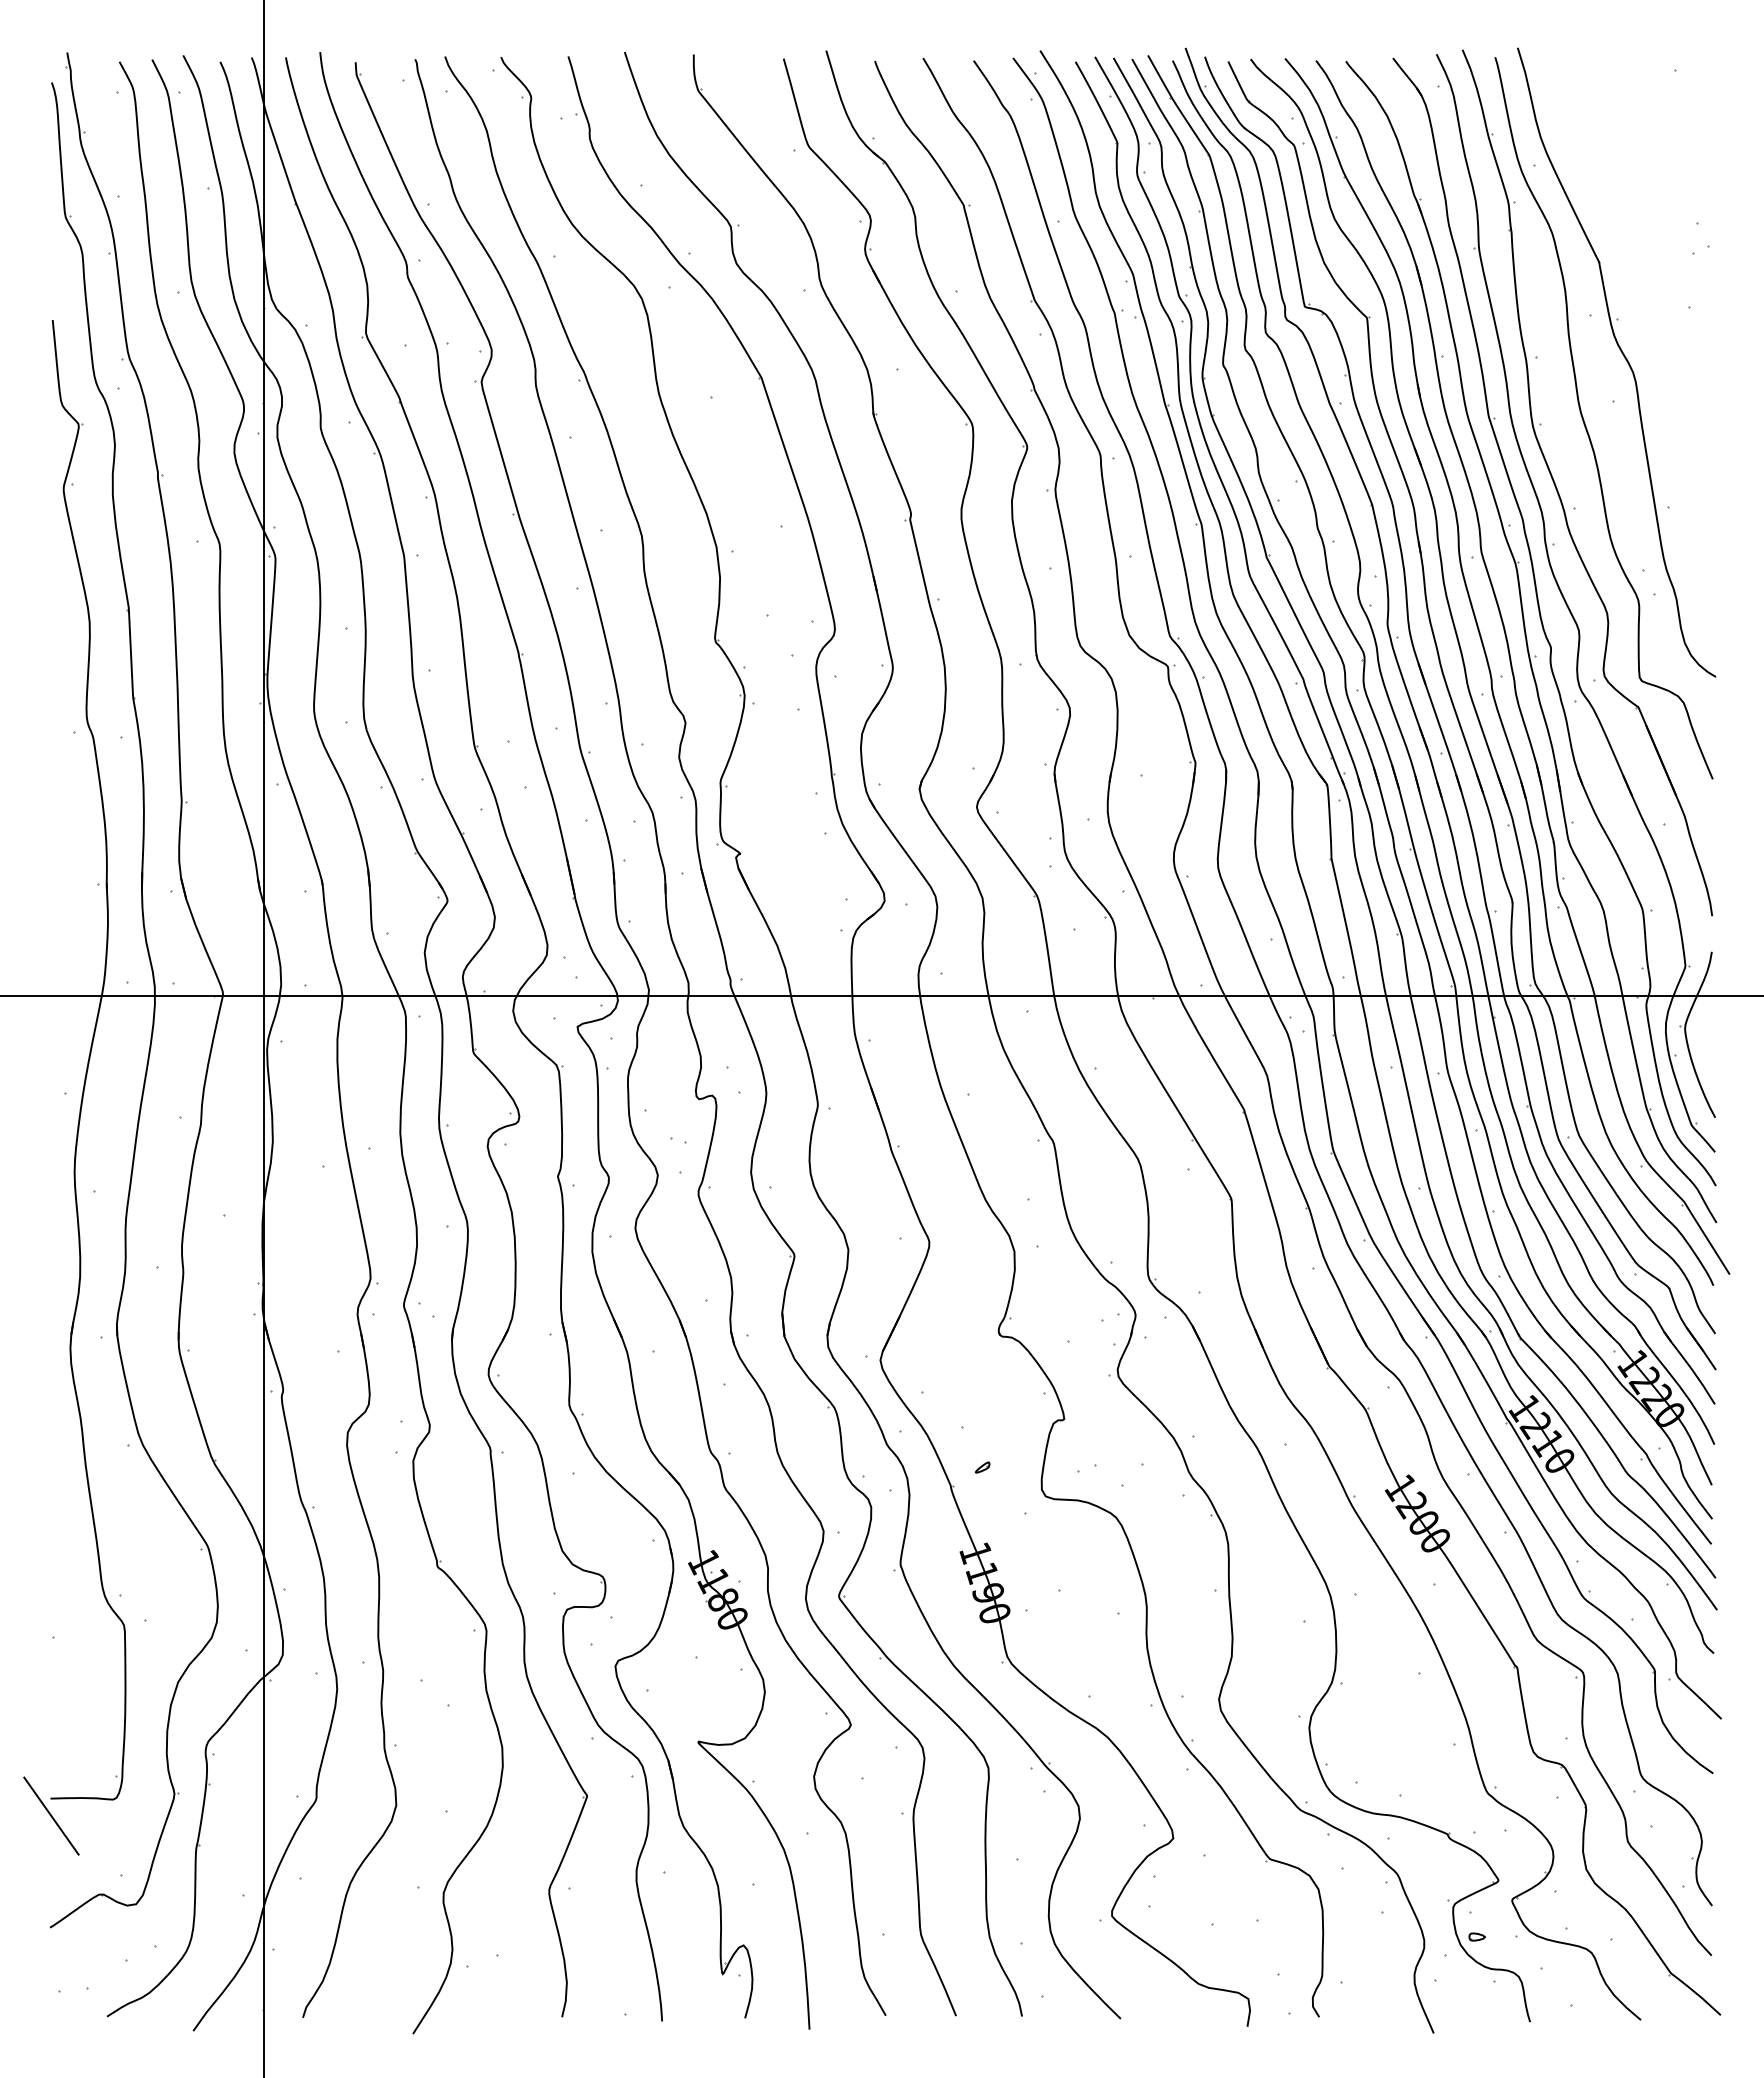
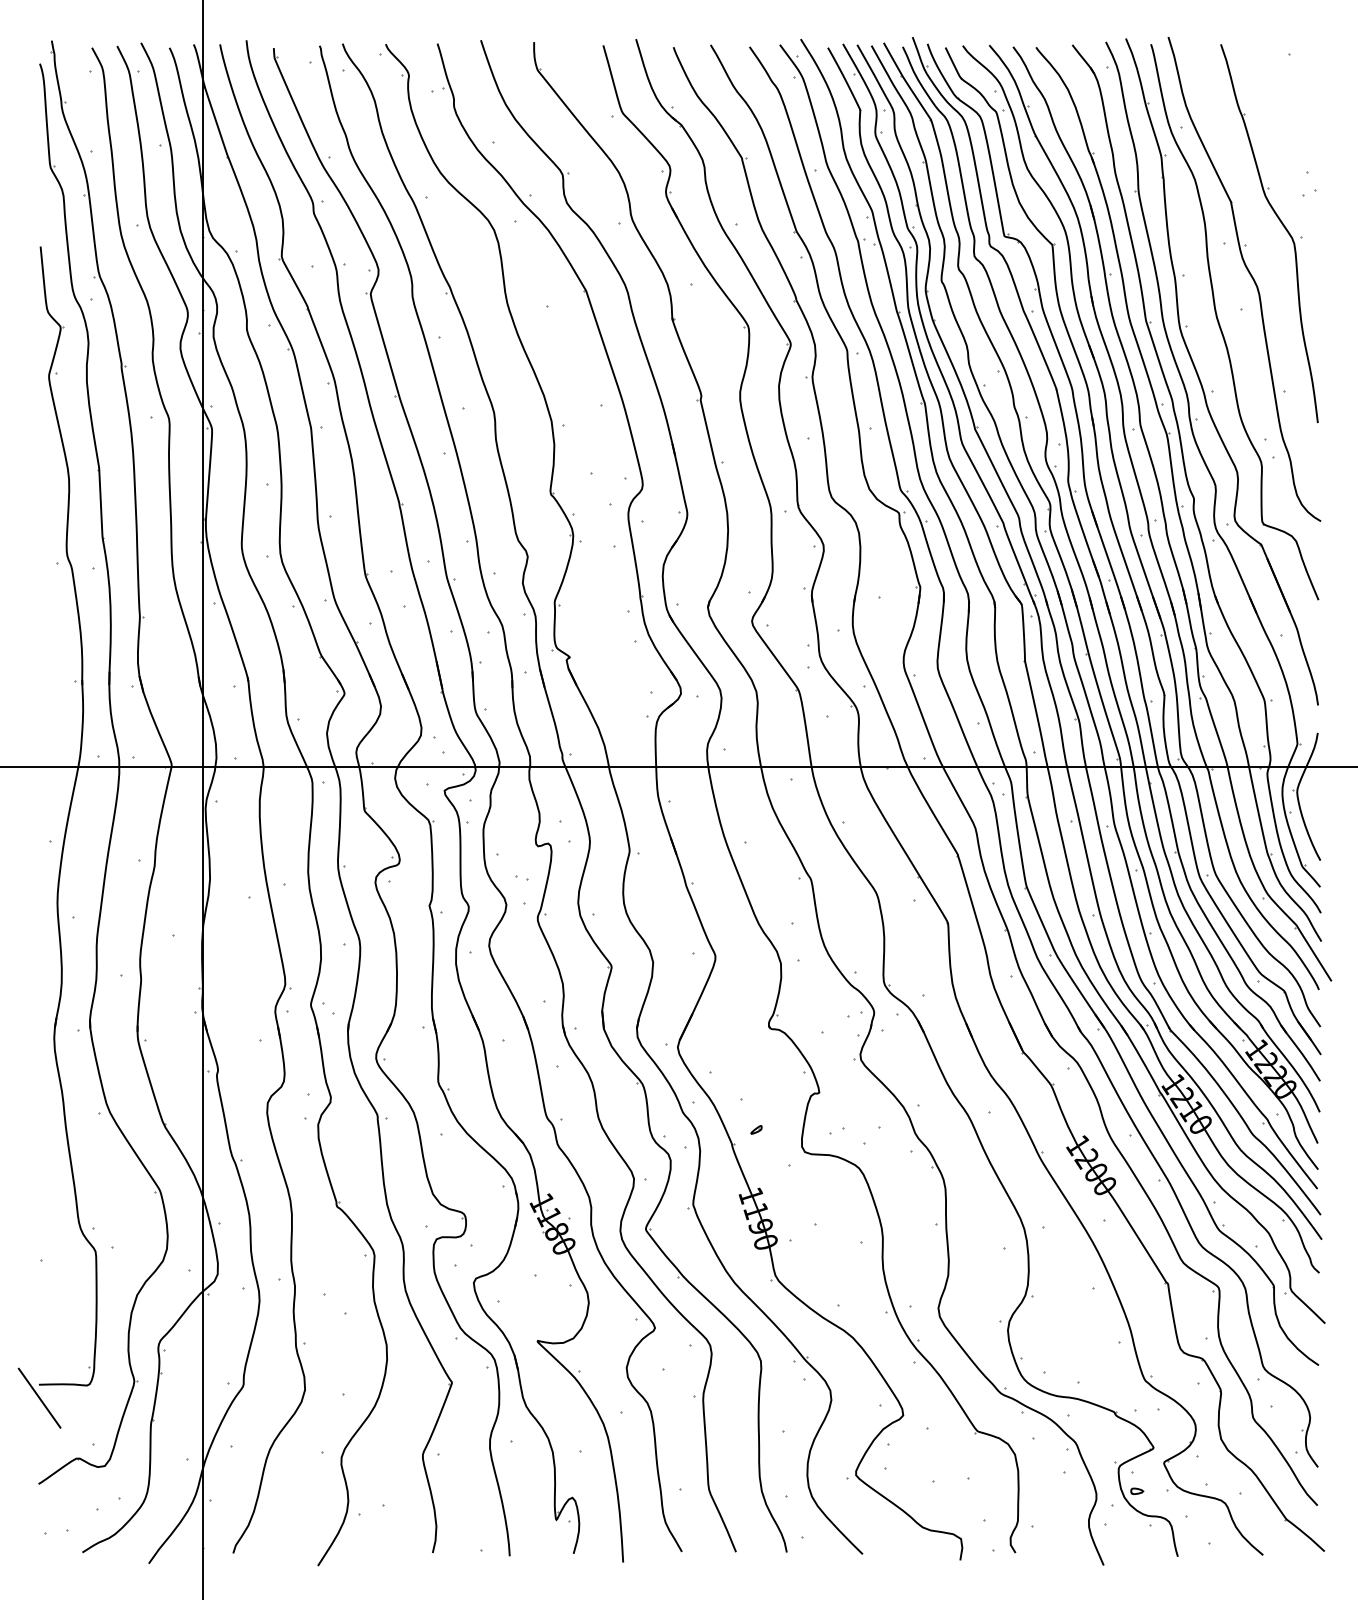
part: (1665, 291) -> (1282, 224), added

